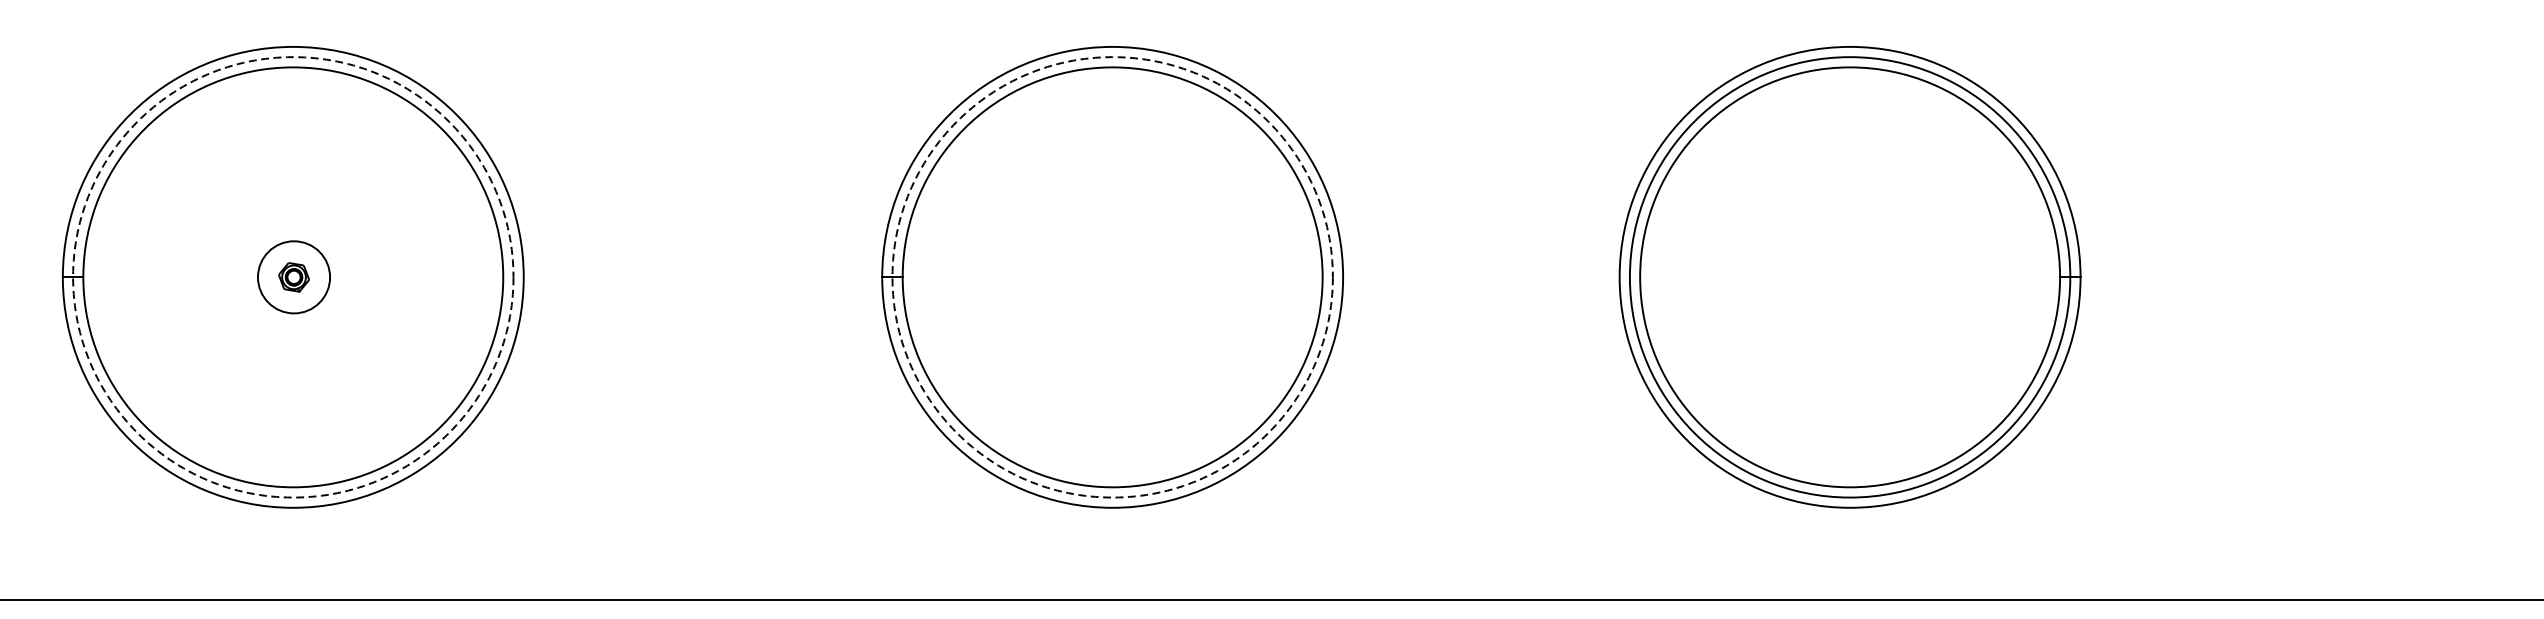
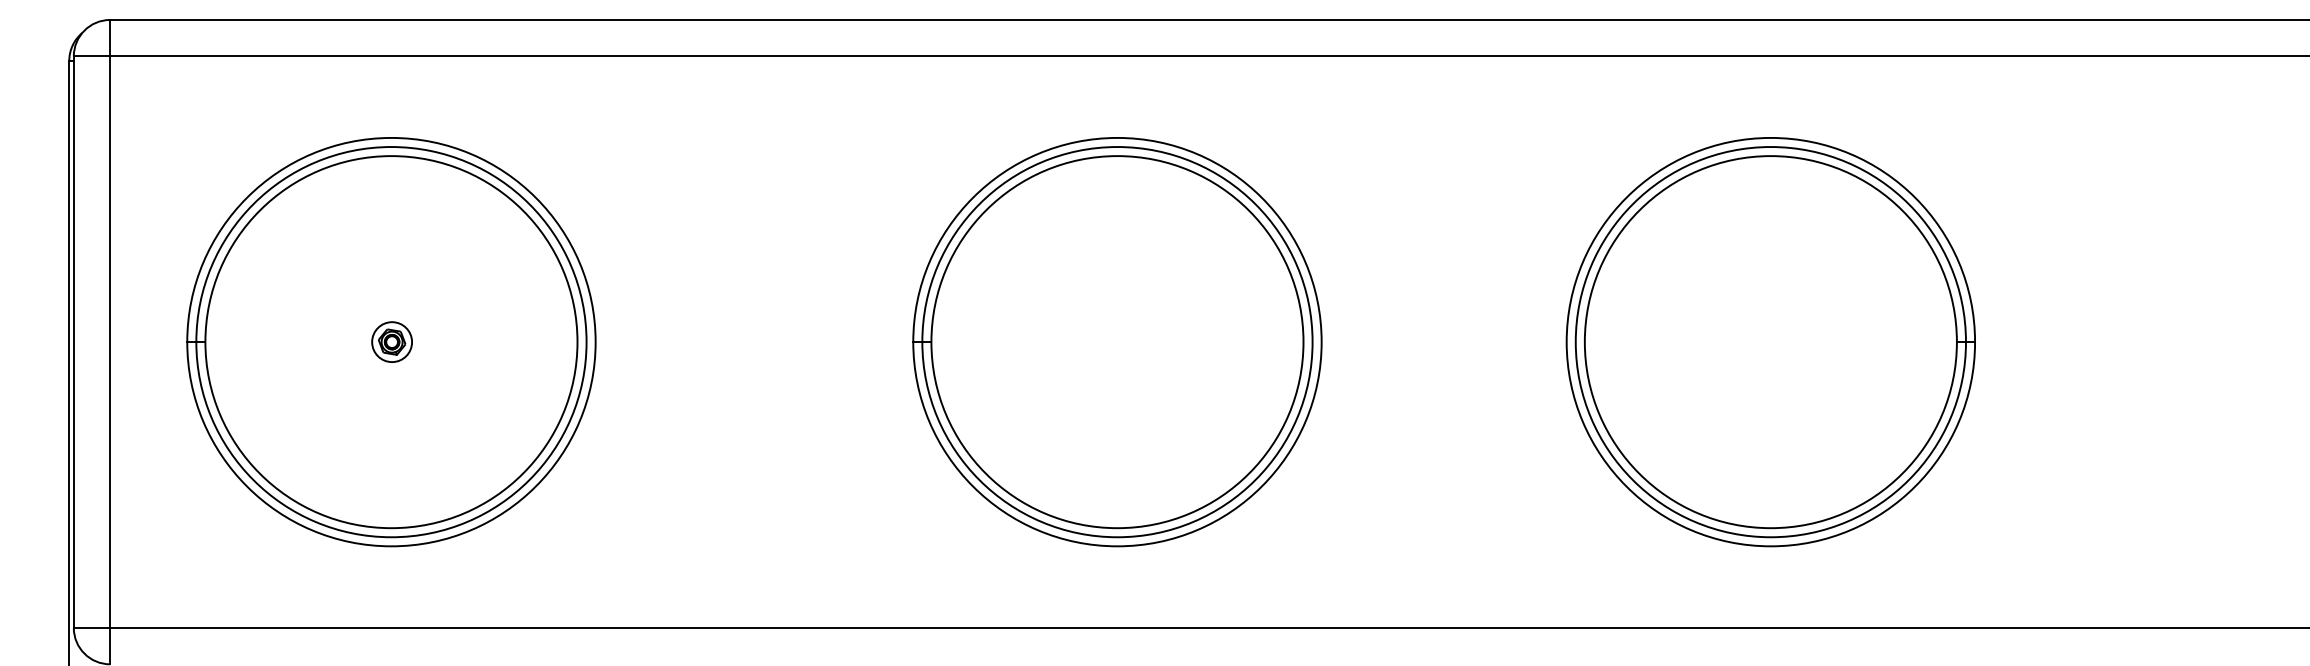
circle: (293, 277) -> (391, 342), dashed -> solid
circle: (294, 277) -> (392, 342), size x0.62
circle: (1112, 277) -> (1117, 342), dashed -> solid

